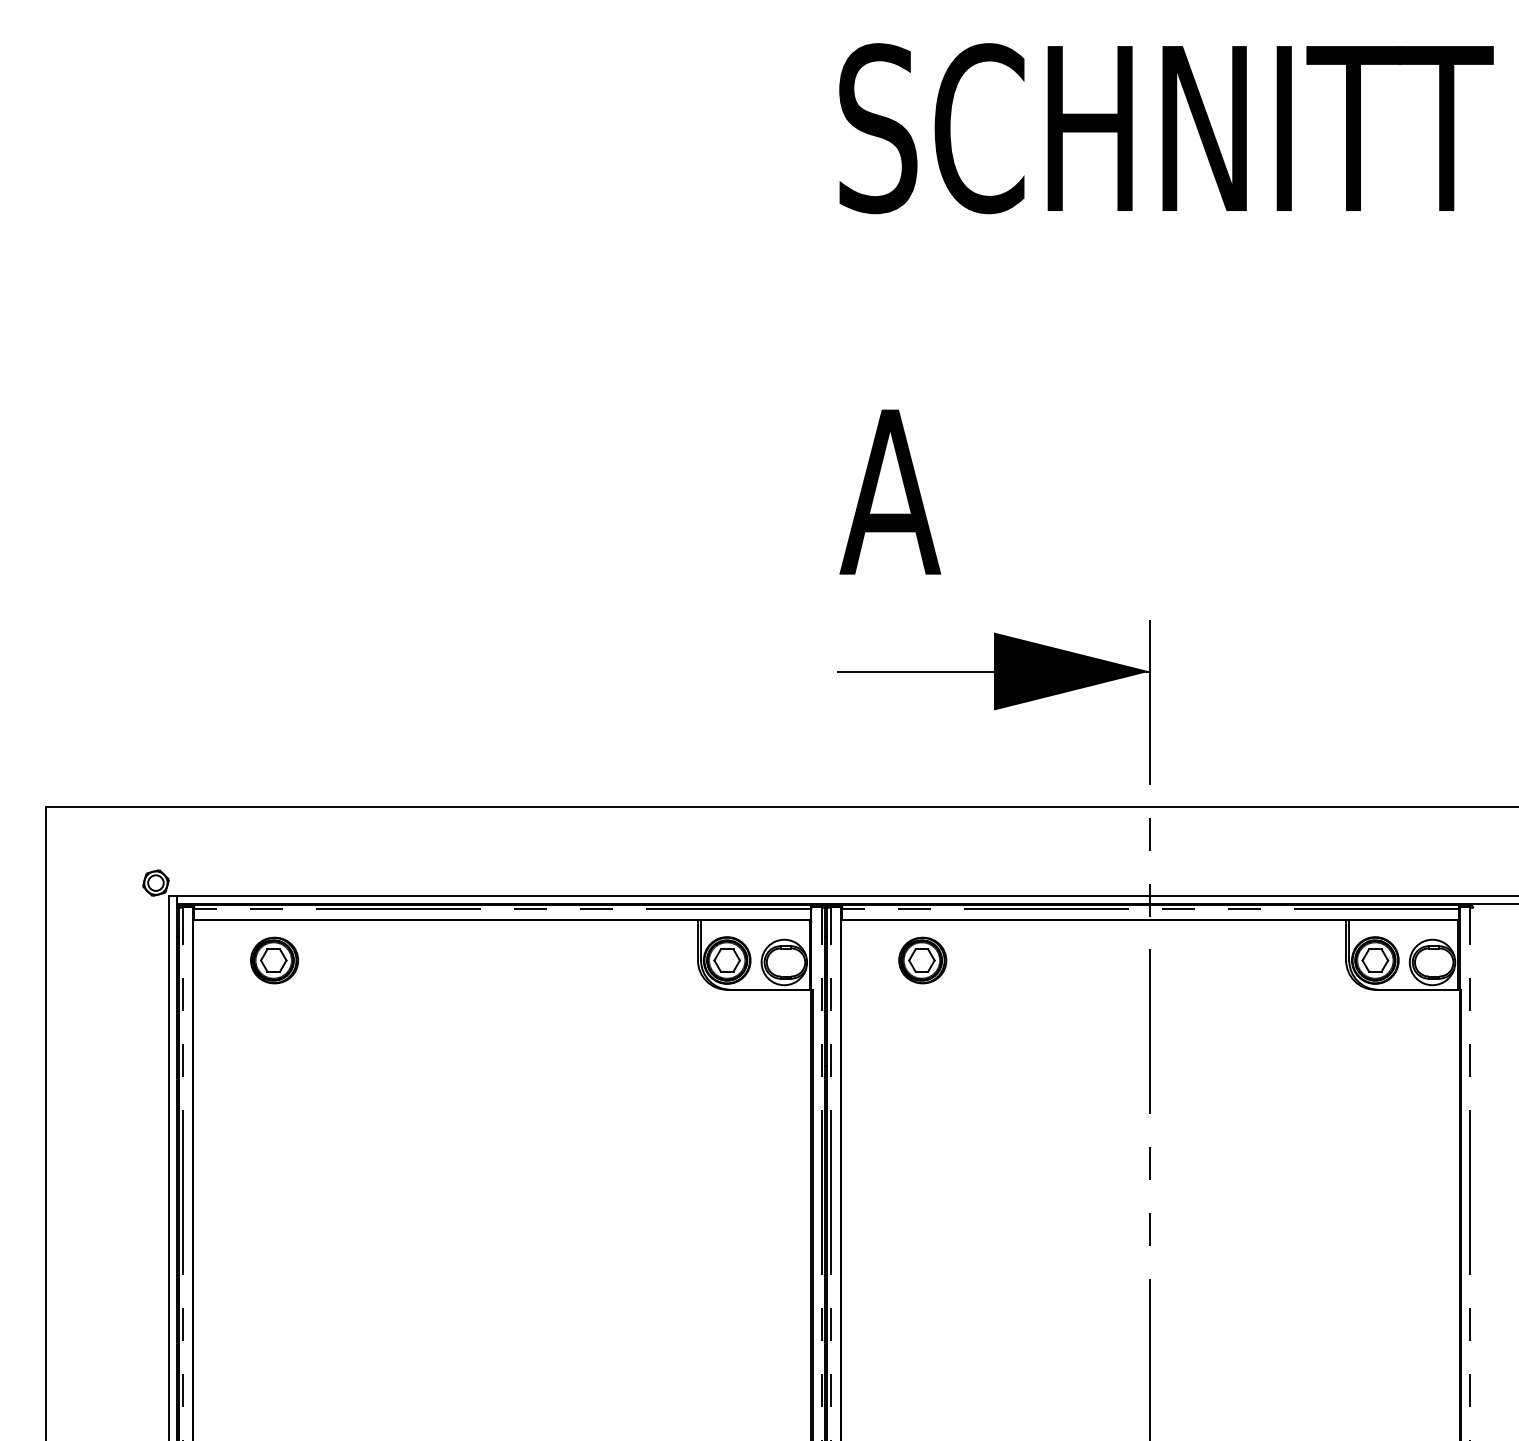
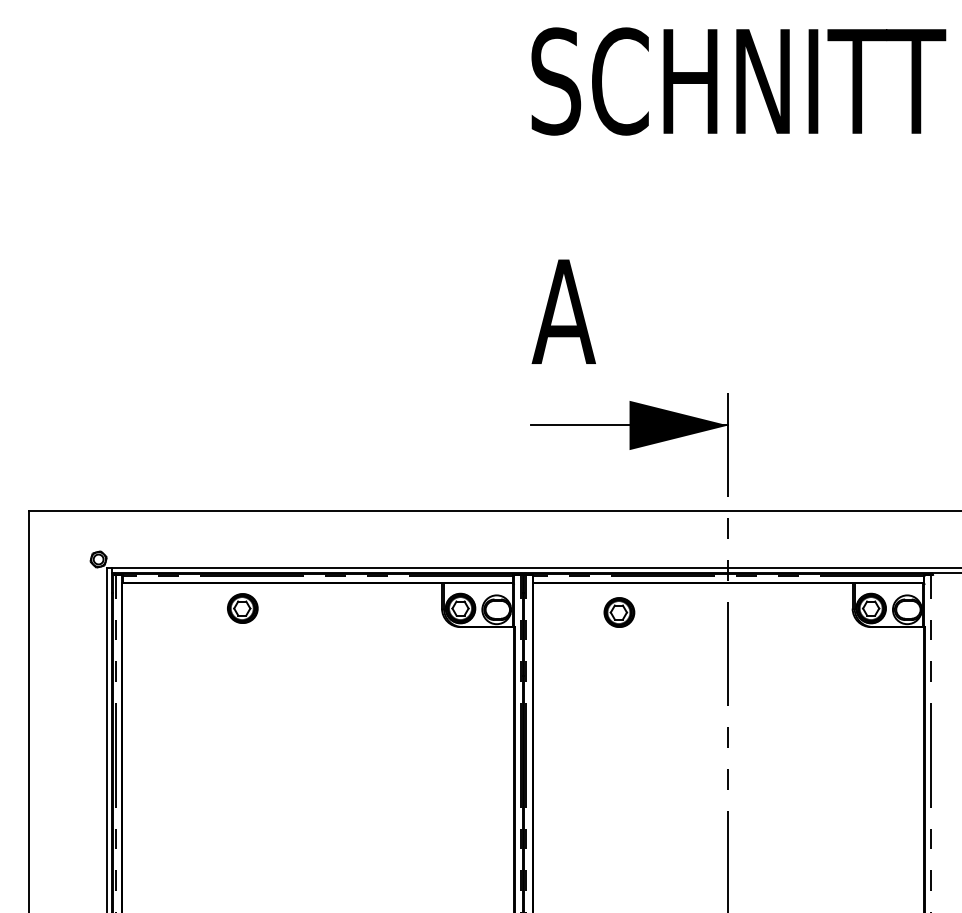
part: (274, 960) -> (242, 608), moved
part: (922, 960) -> (619, 612), moved

